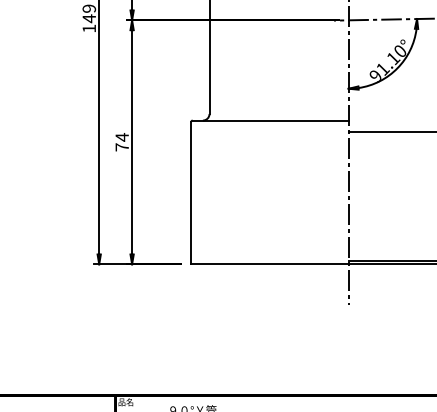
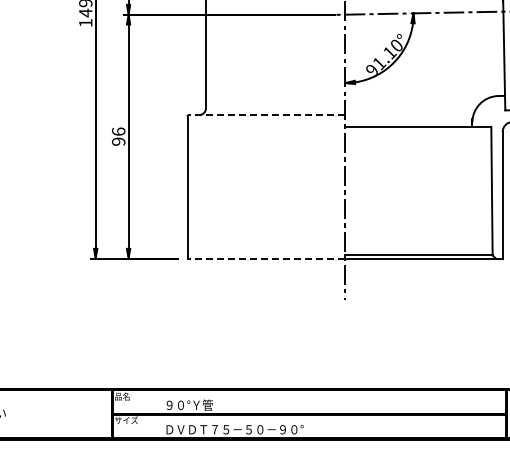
line: (271, 120) -> (267, 114), solid -> dashed
text: (122, 142) -> (118, 136), 74 -> 96
line: (270, 264) -> (266, 258), solid -> dashed

